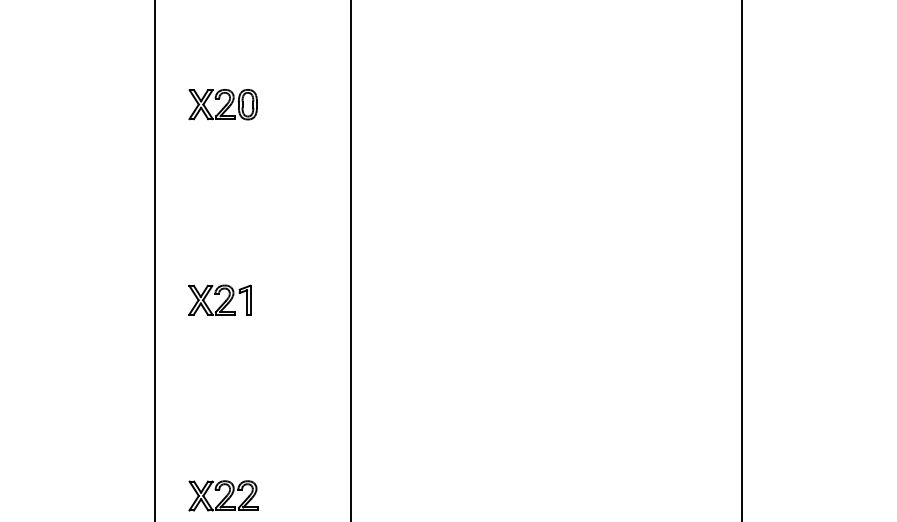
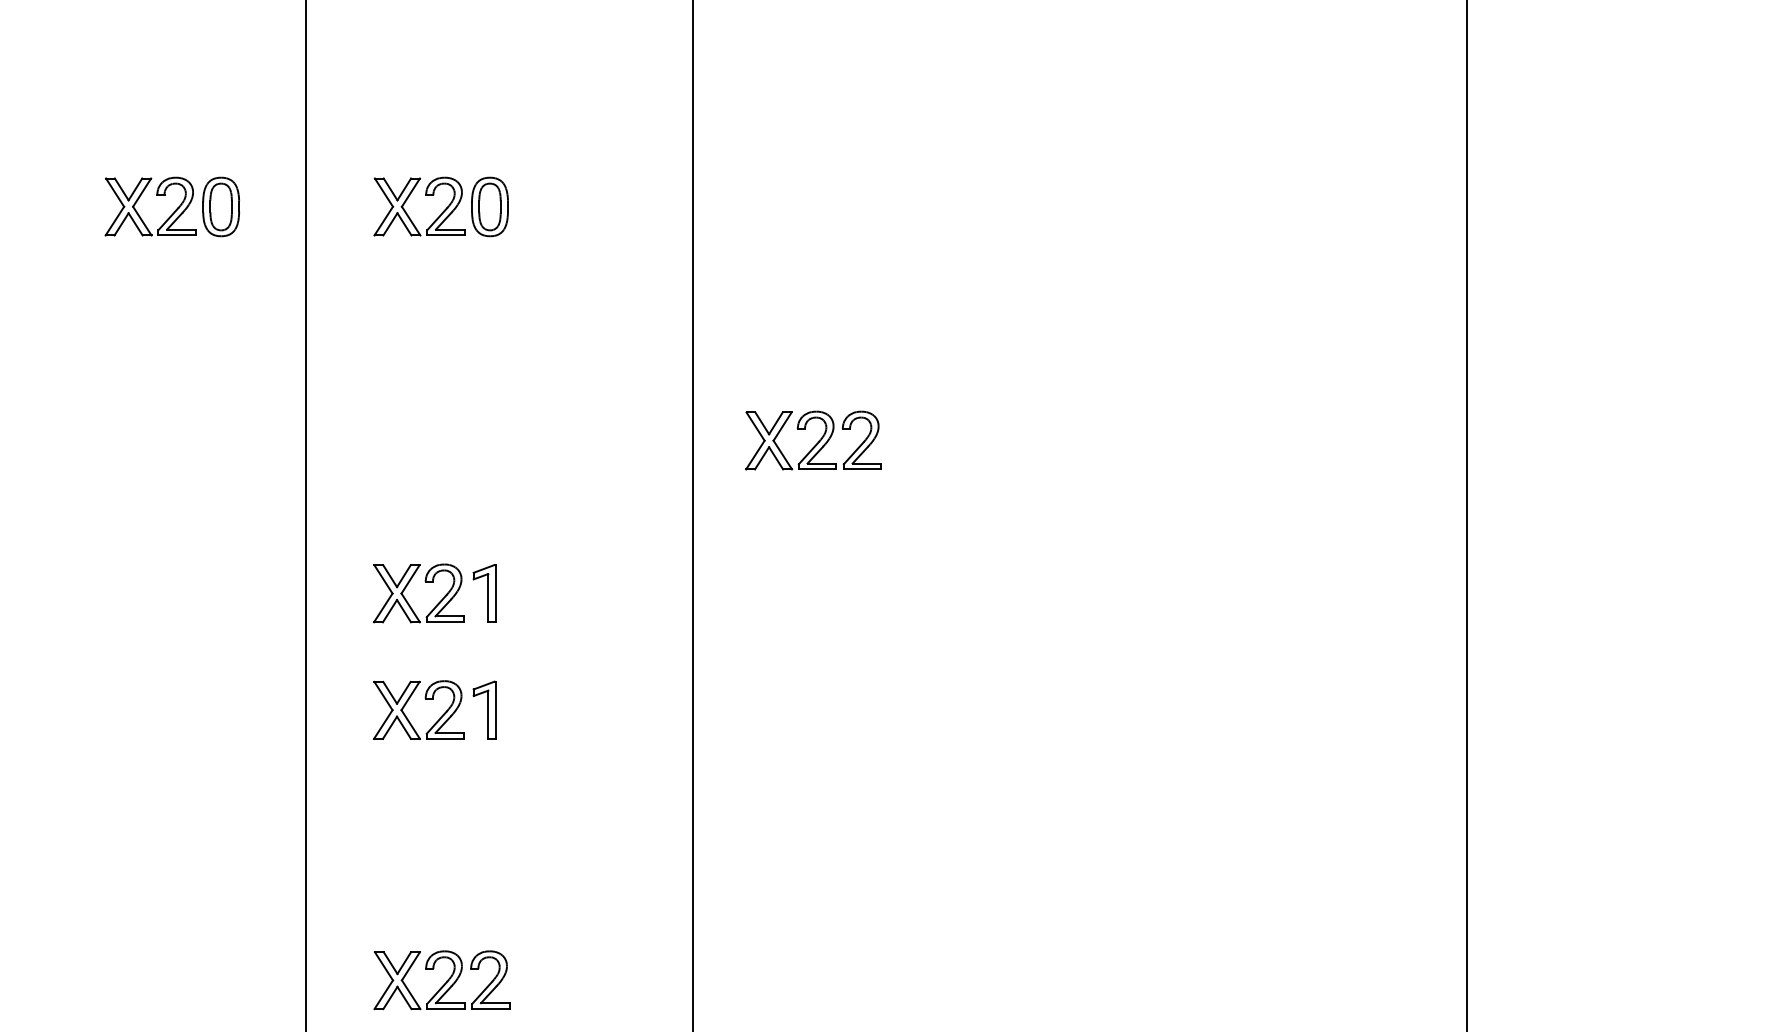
part: (86, 104) -> (170, 206), added
part: (411, 222) -> (813, 439), added
part: (219, 358) -> (433, 708), added

